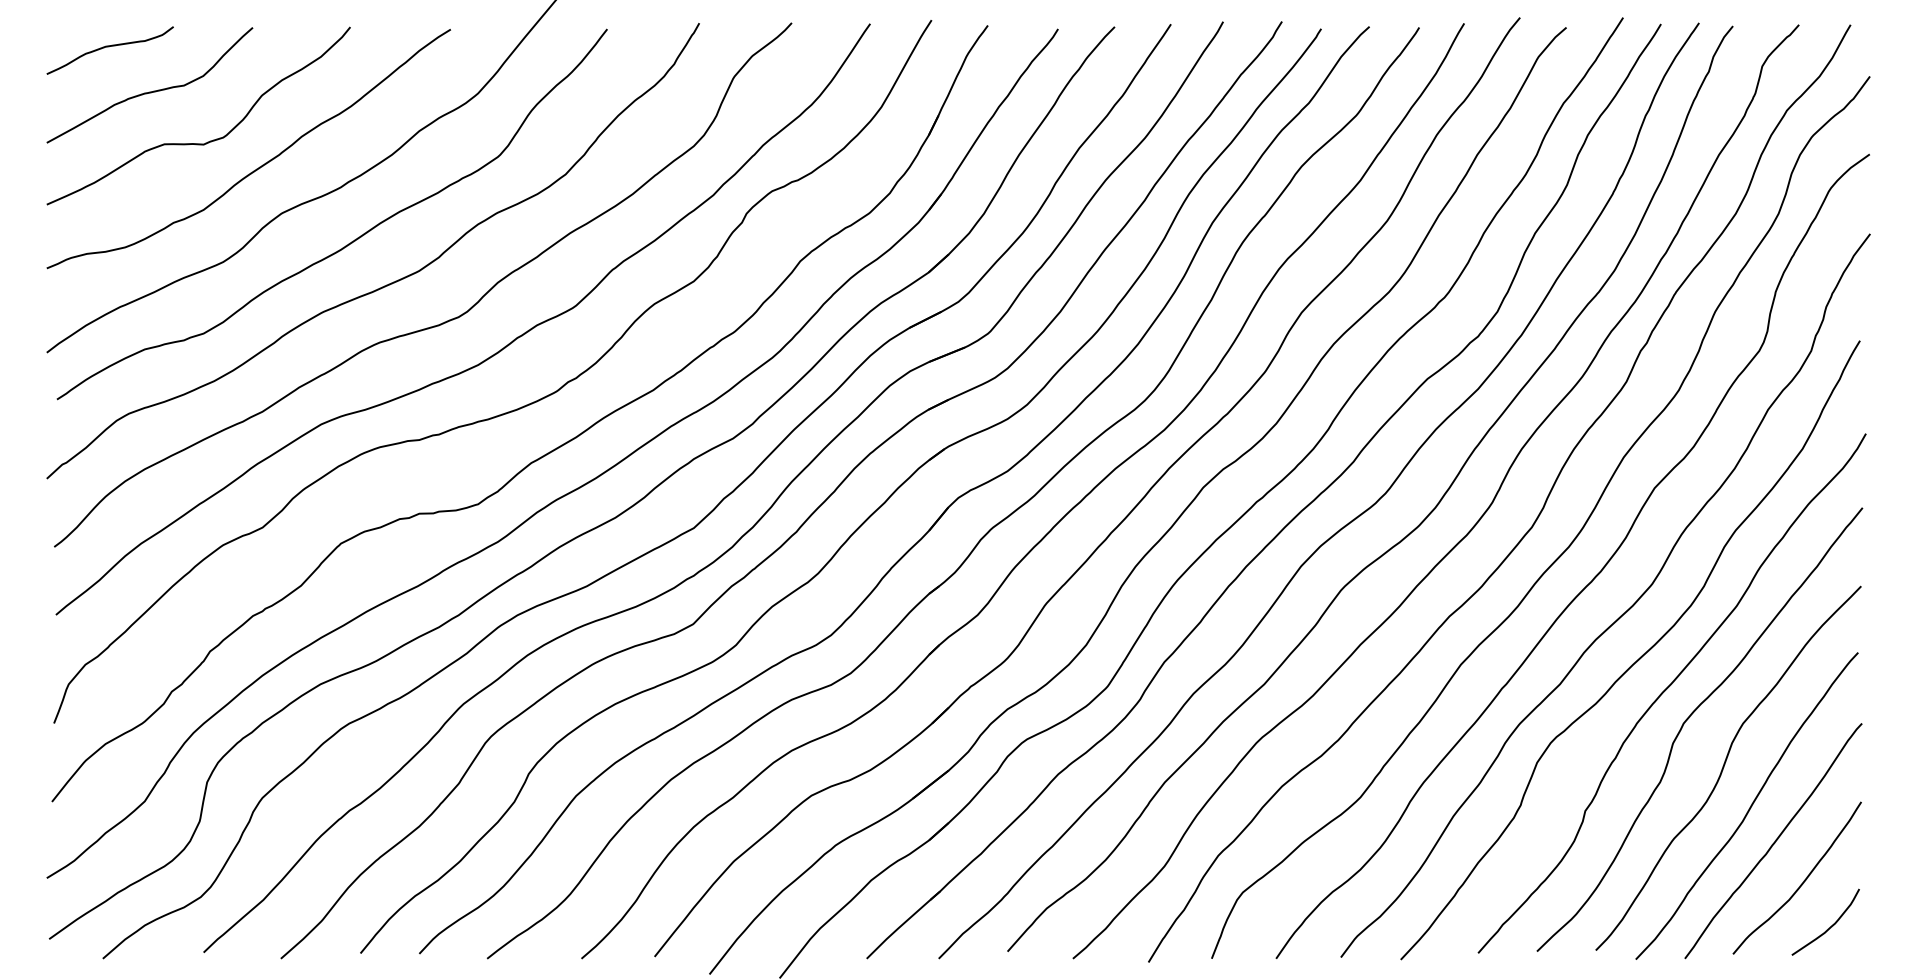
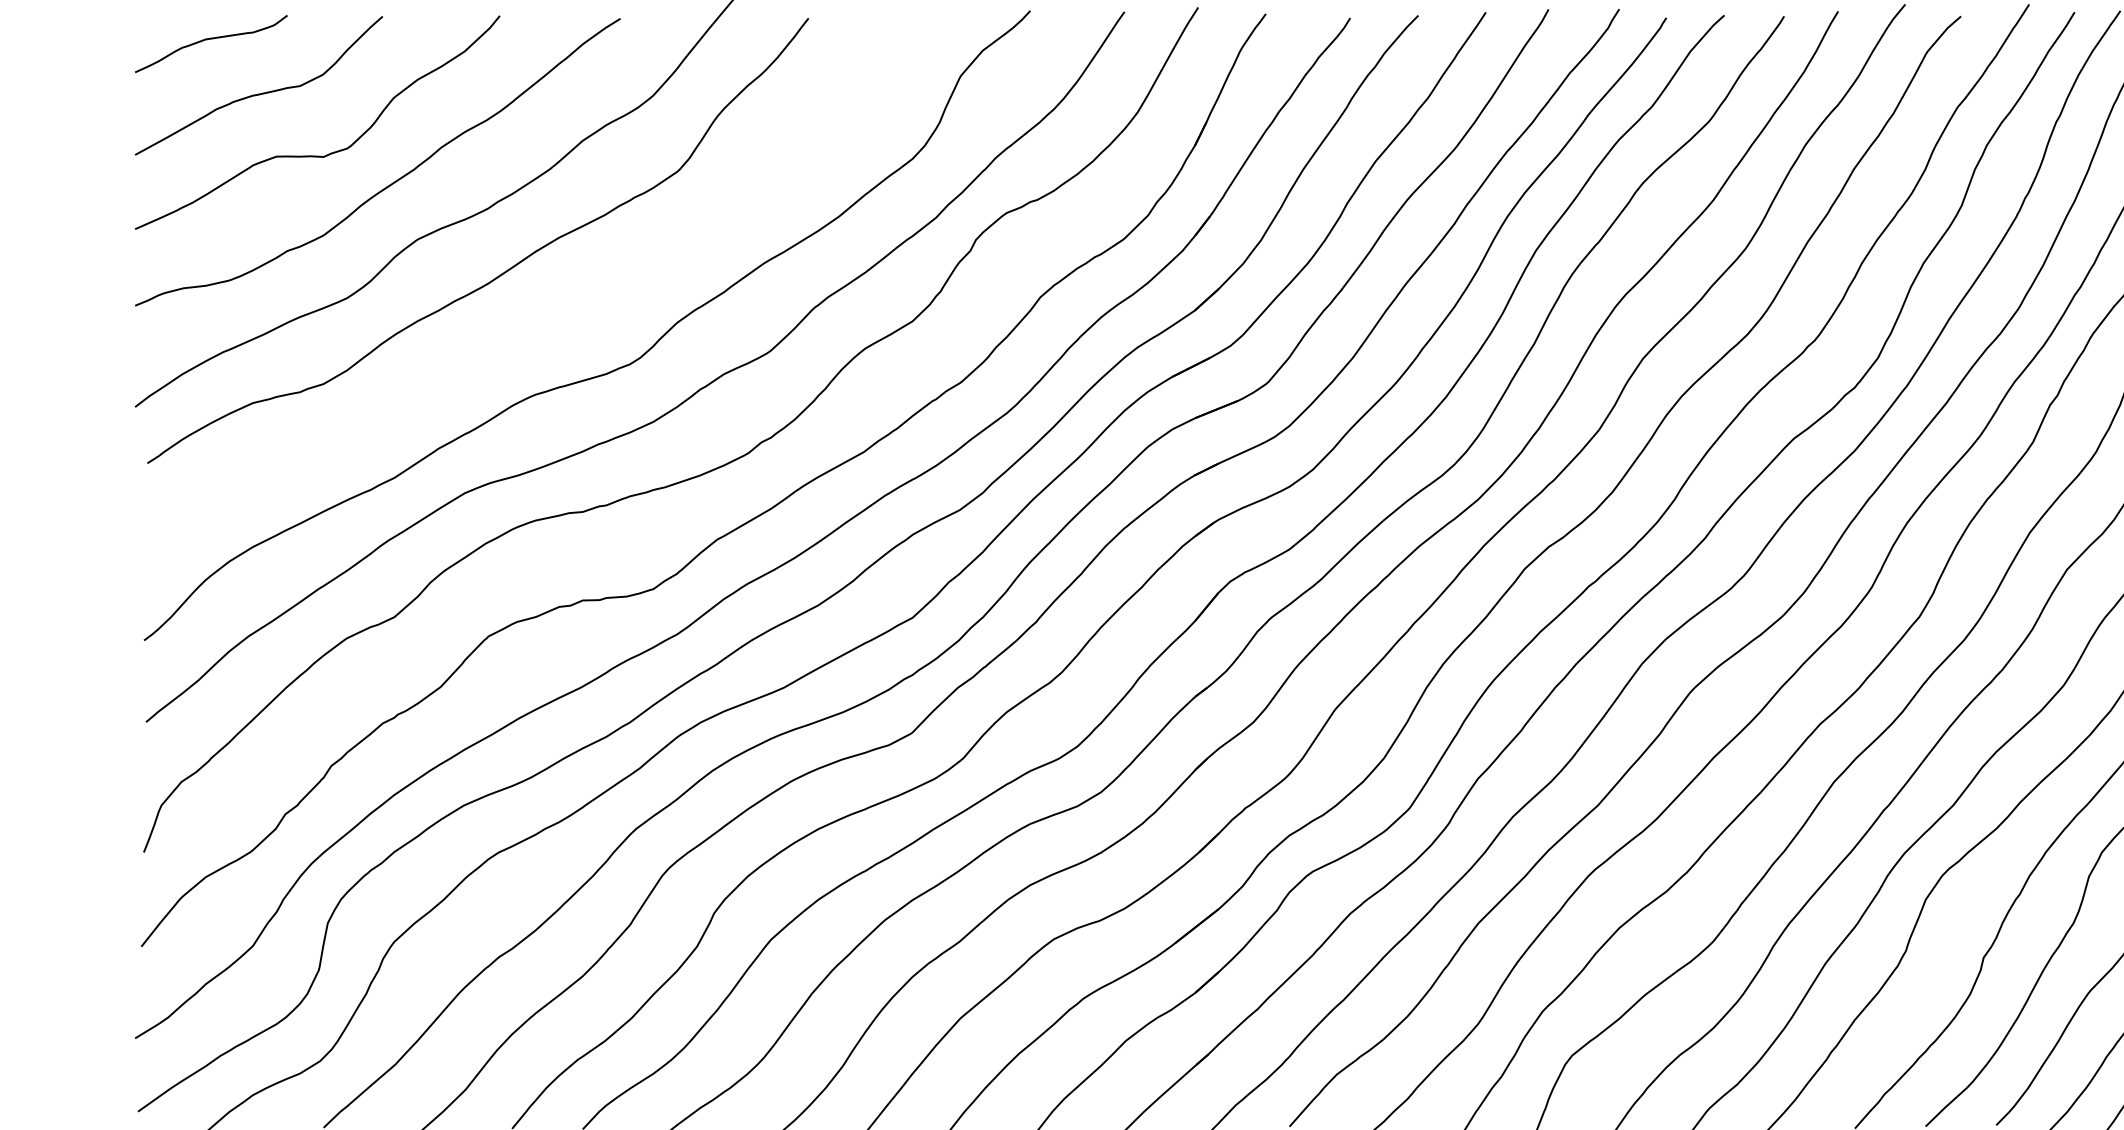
curve: (388, 283) -> (545, 323), removed

